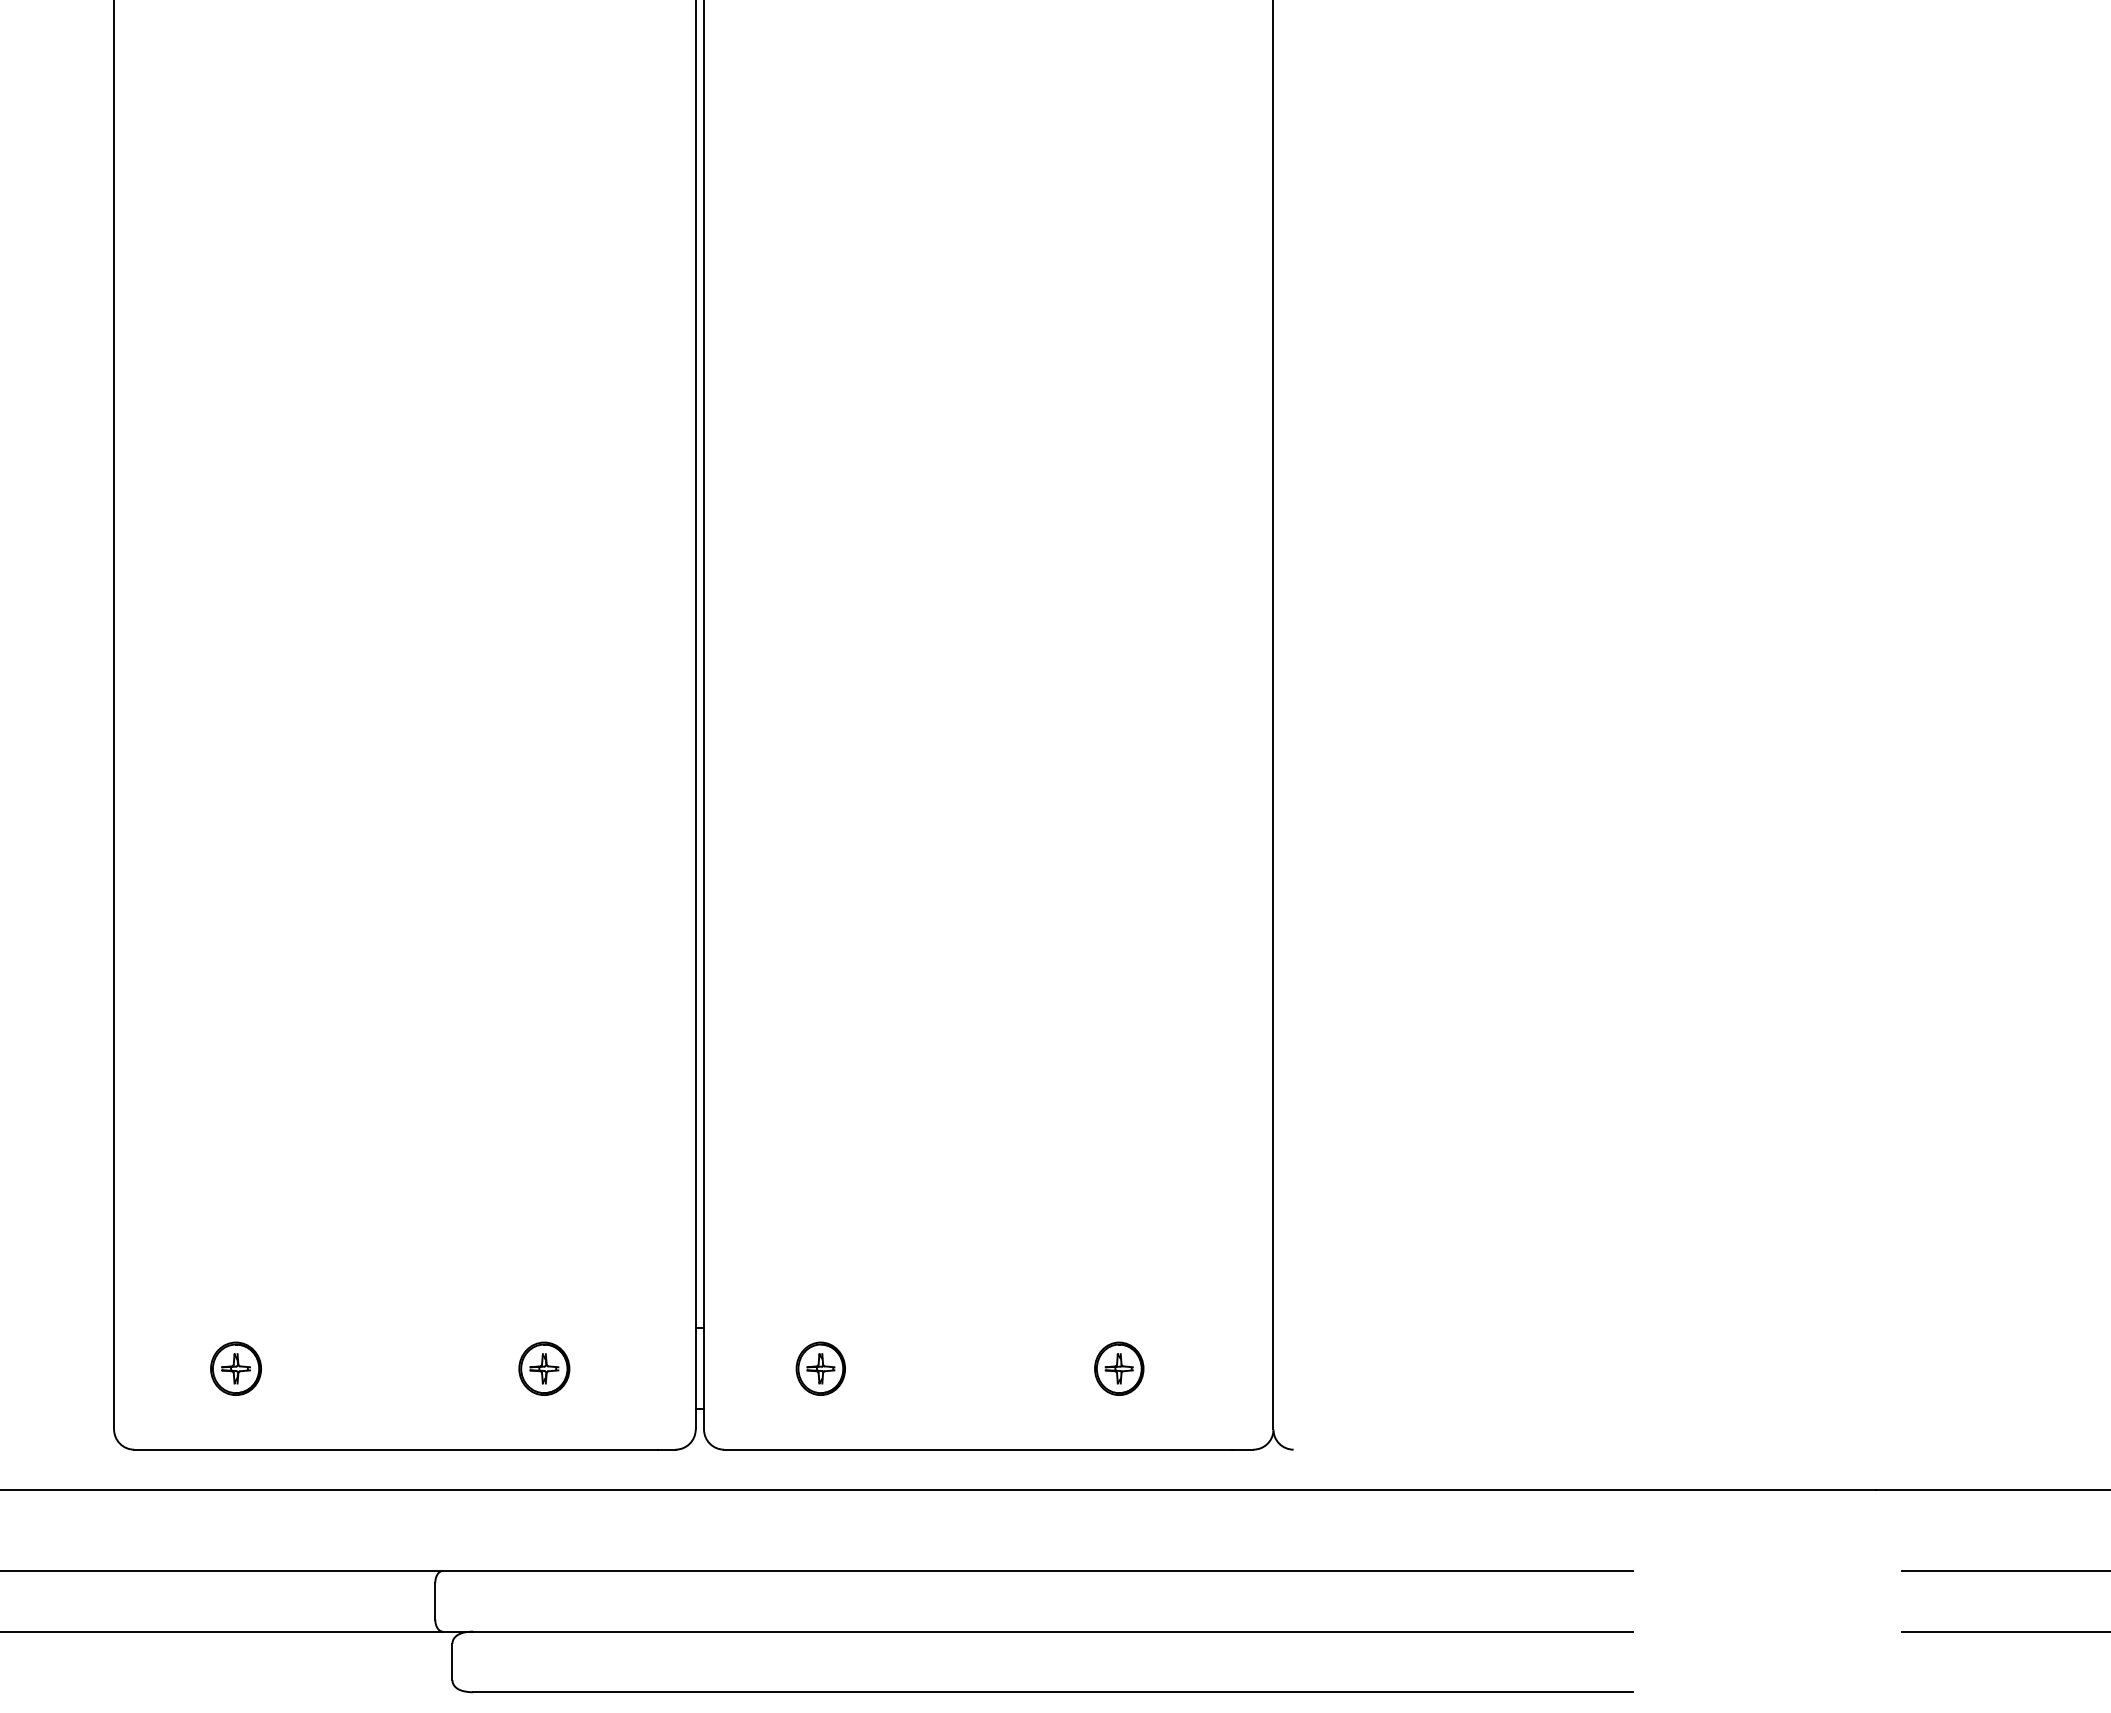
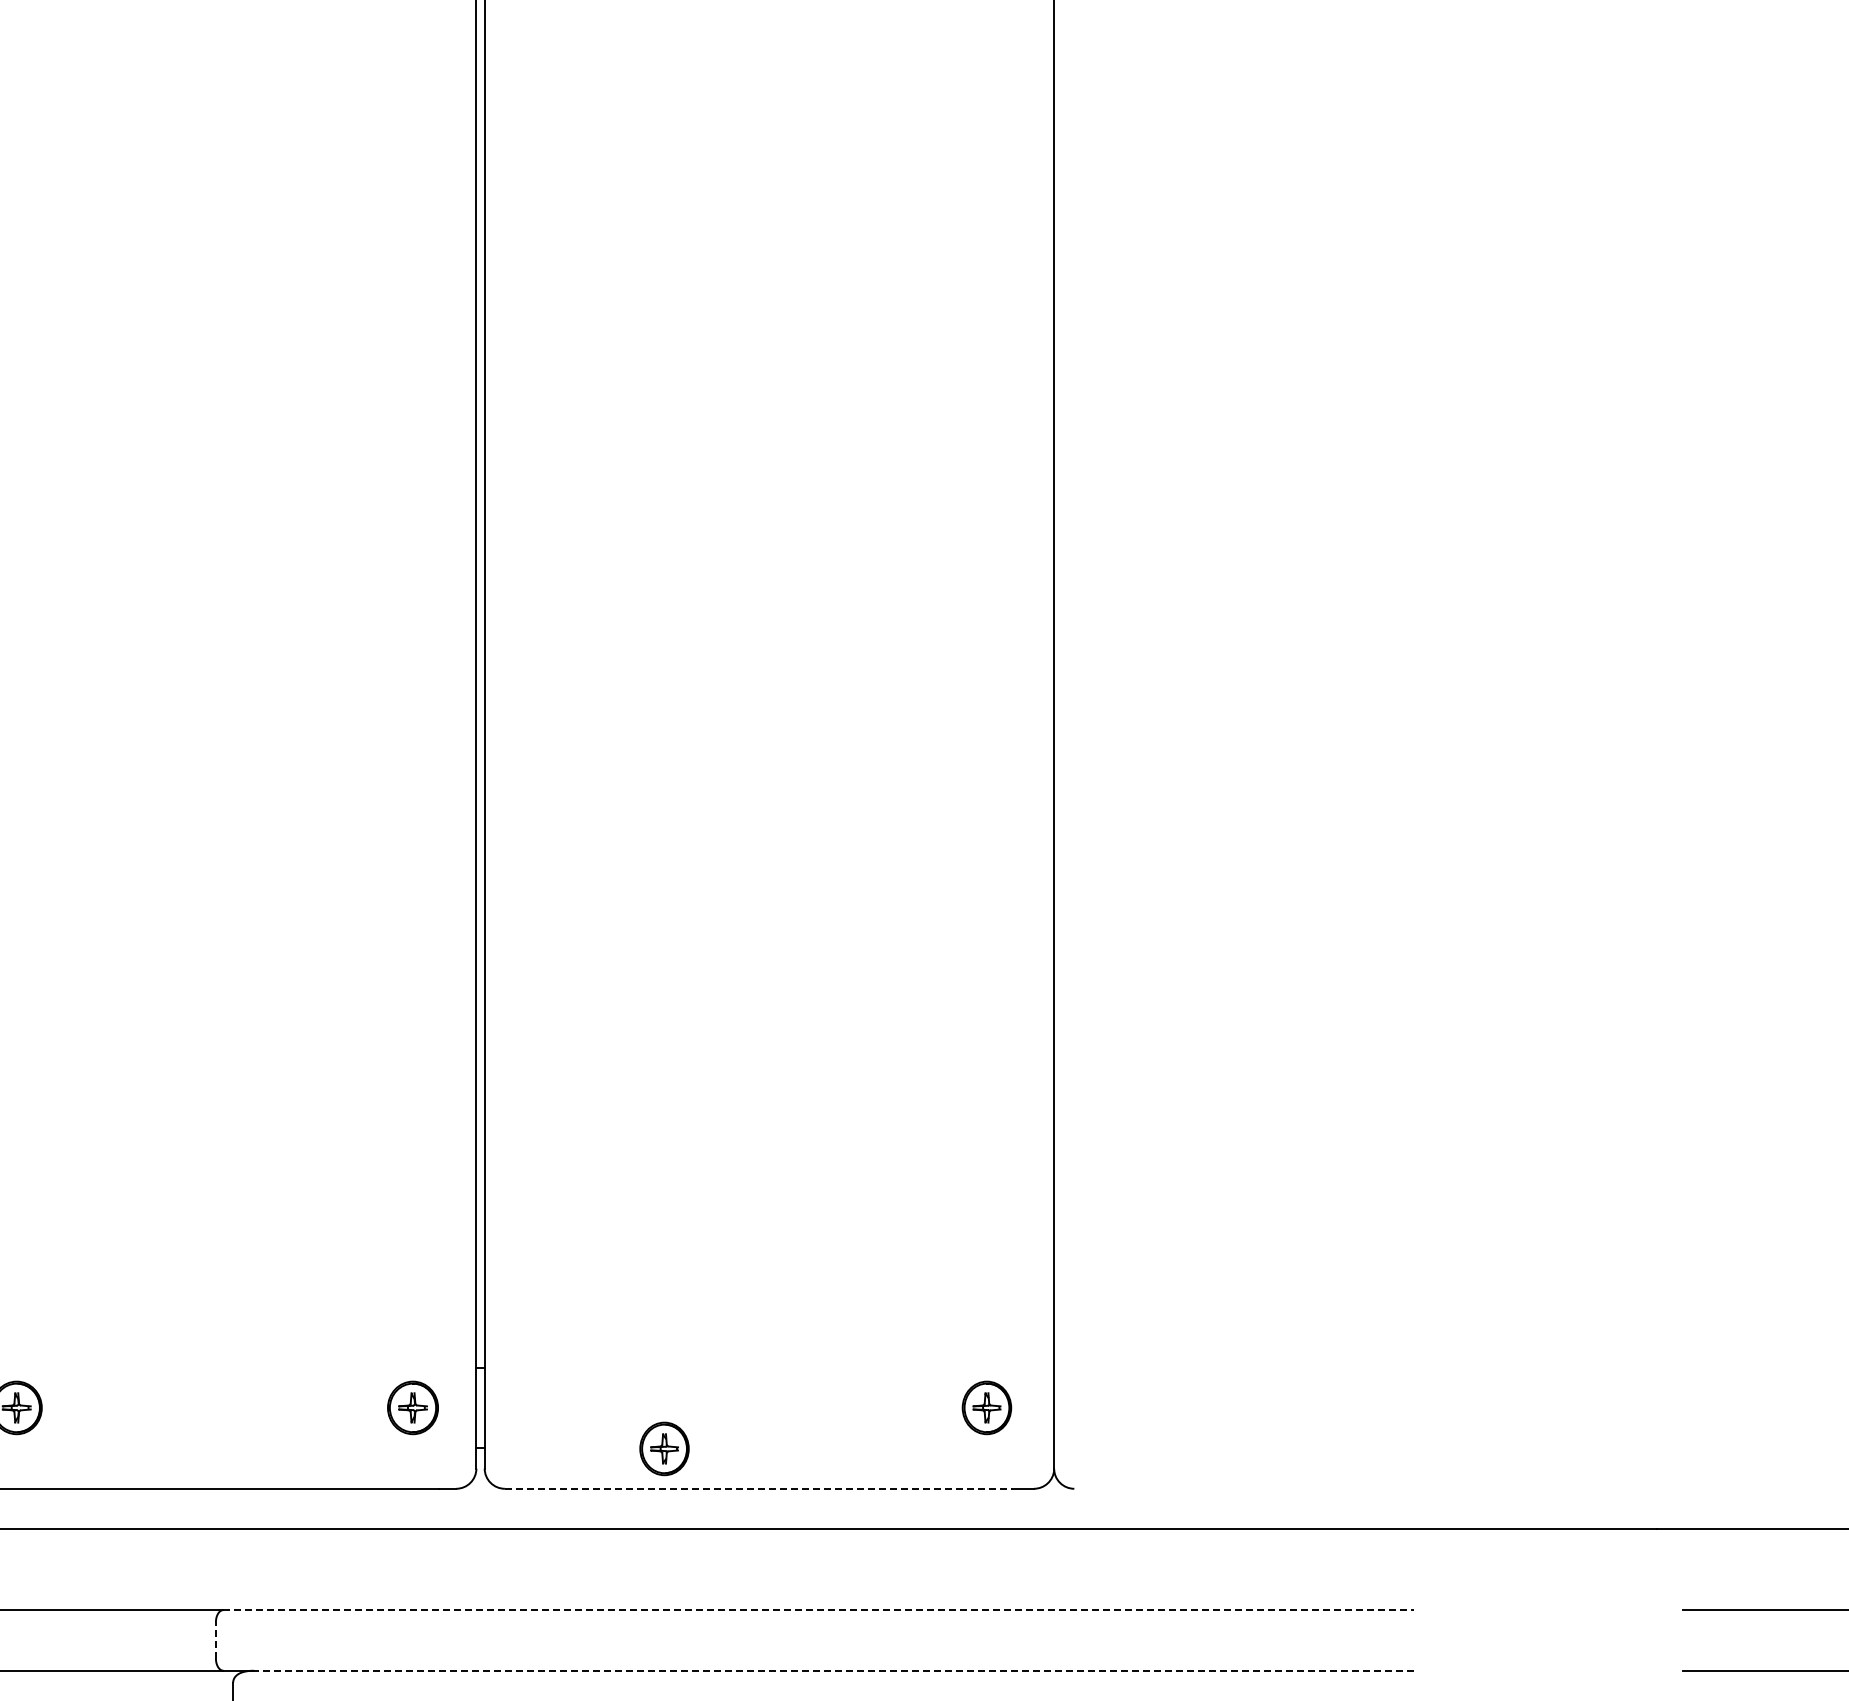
part: (544, 1368) -> (413, 1407), moved
part: (820, 1368) -> (664, 1448), moved
part: (1119, 1368) -> (987, 1407), moved
line: (977, 1449) -> (758, 1488), solid -> dashed
line: (1038, 1570) -> (819, 1609), solid -> dashed
line: (435, 1600) -> (216, 1639), solid -> dashed
line: (1053, 1631) -> (834, 1670), solid -> dashed

